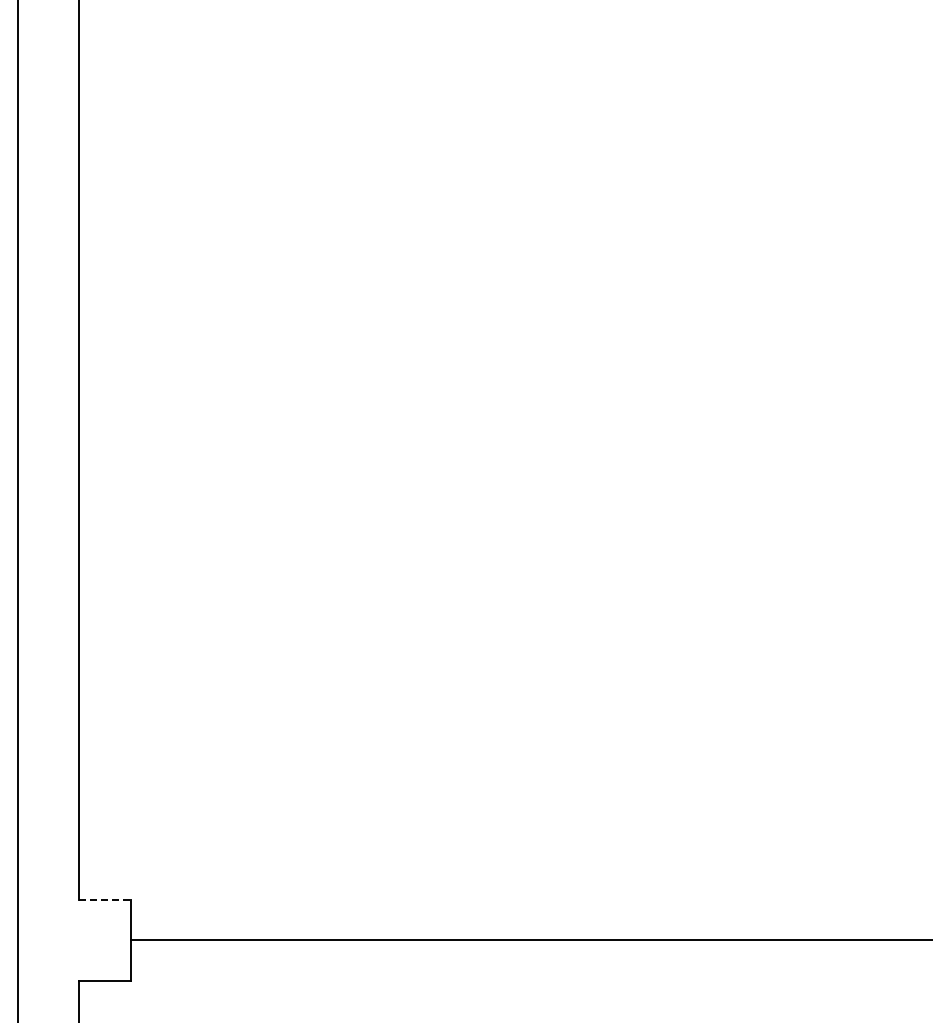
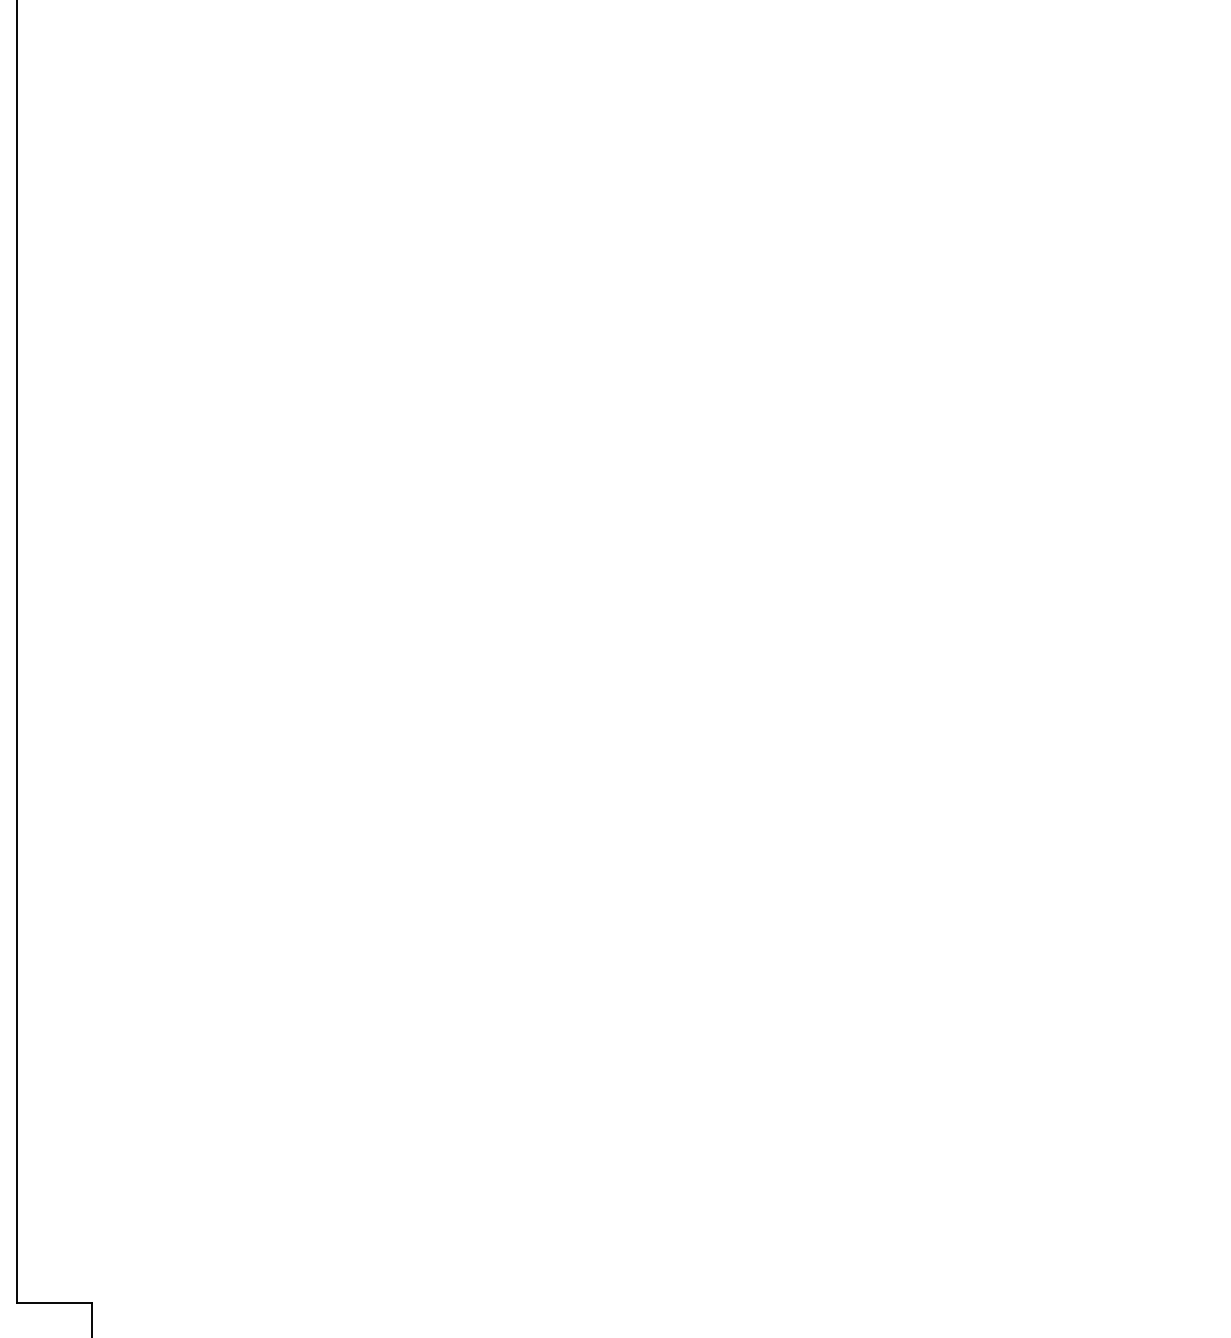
line: (105, 899) -> (55, 1302), dashed -> solid

